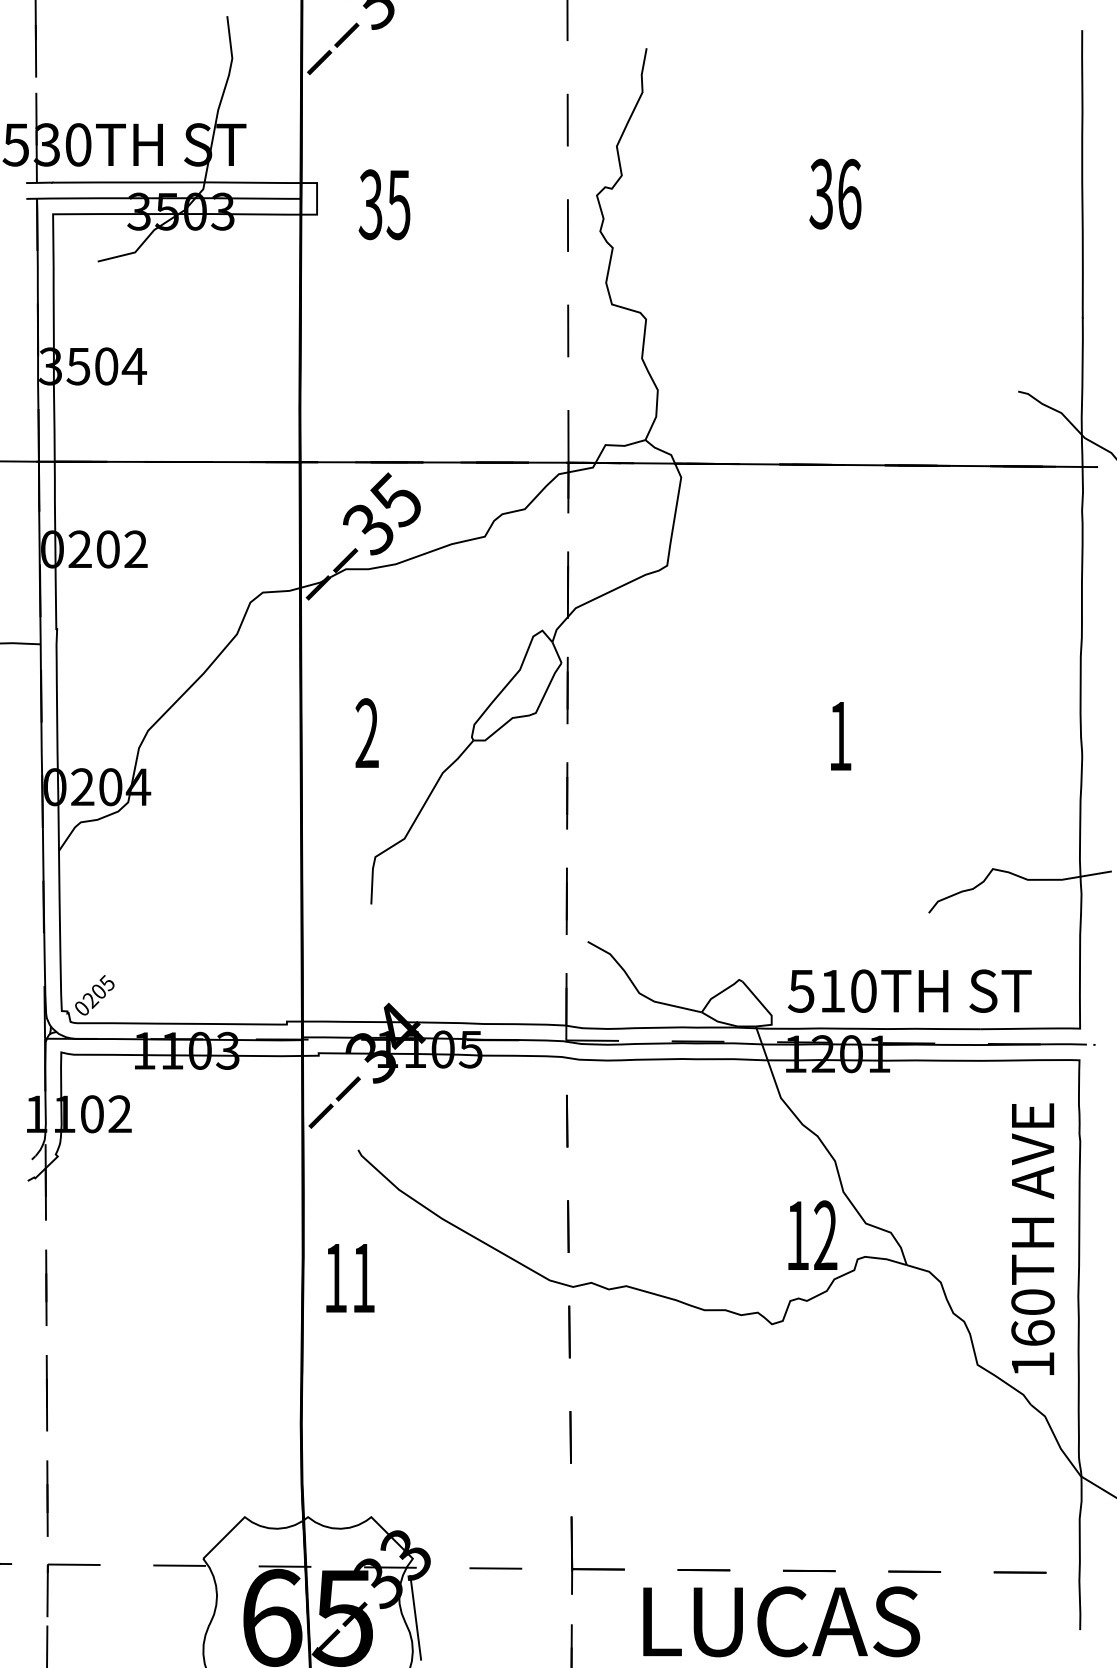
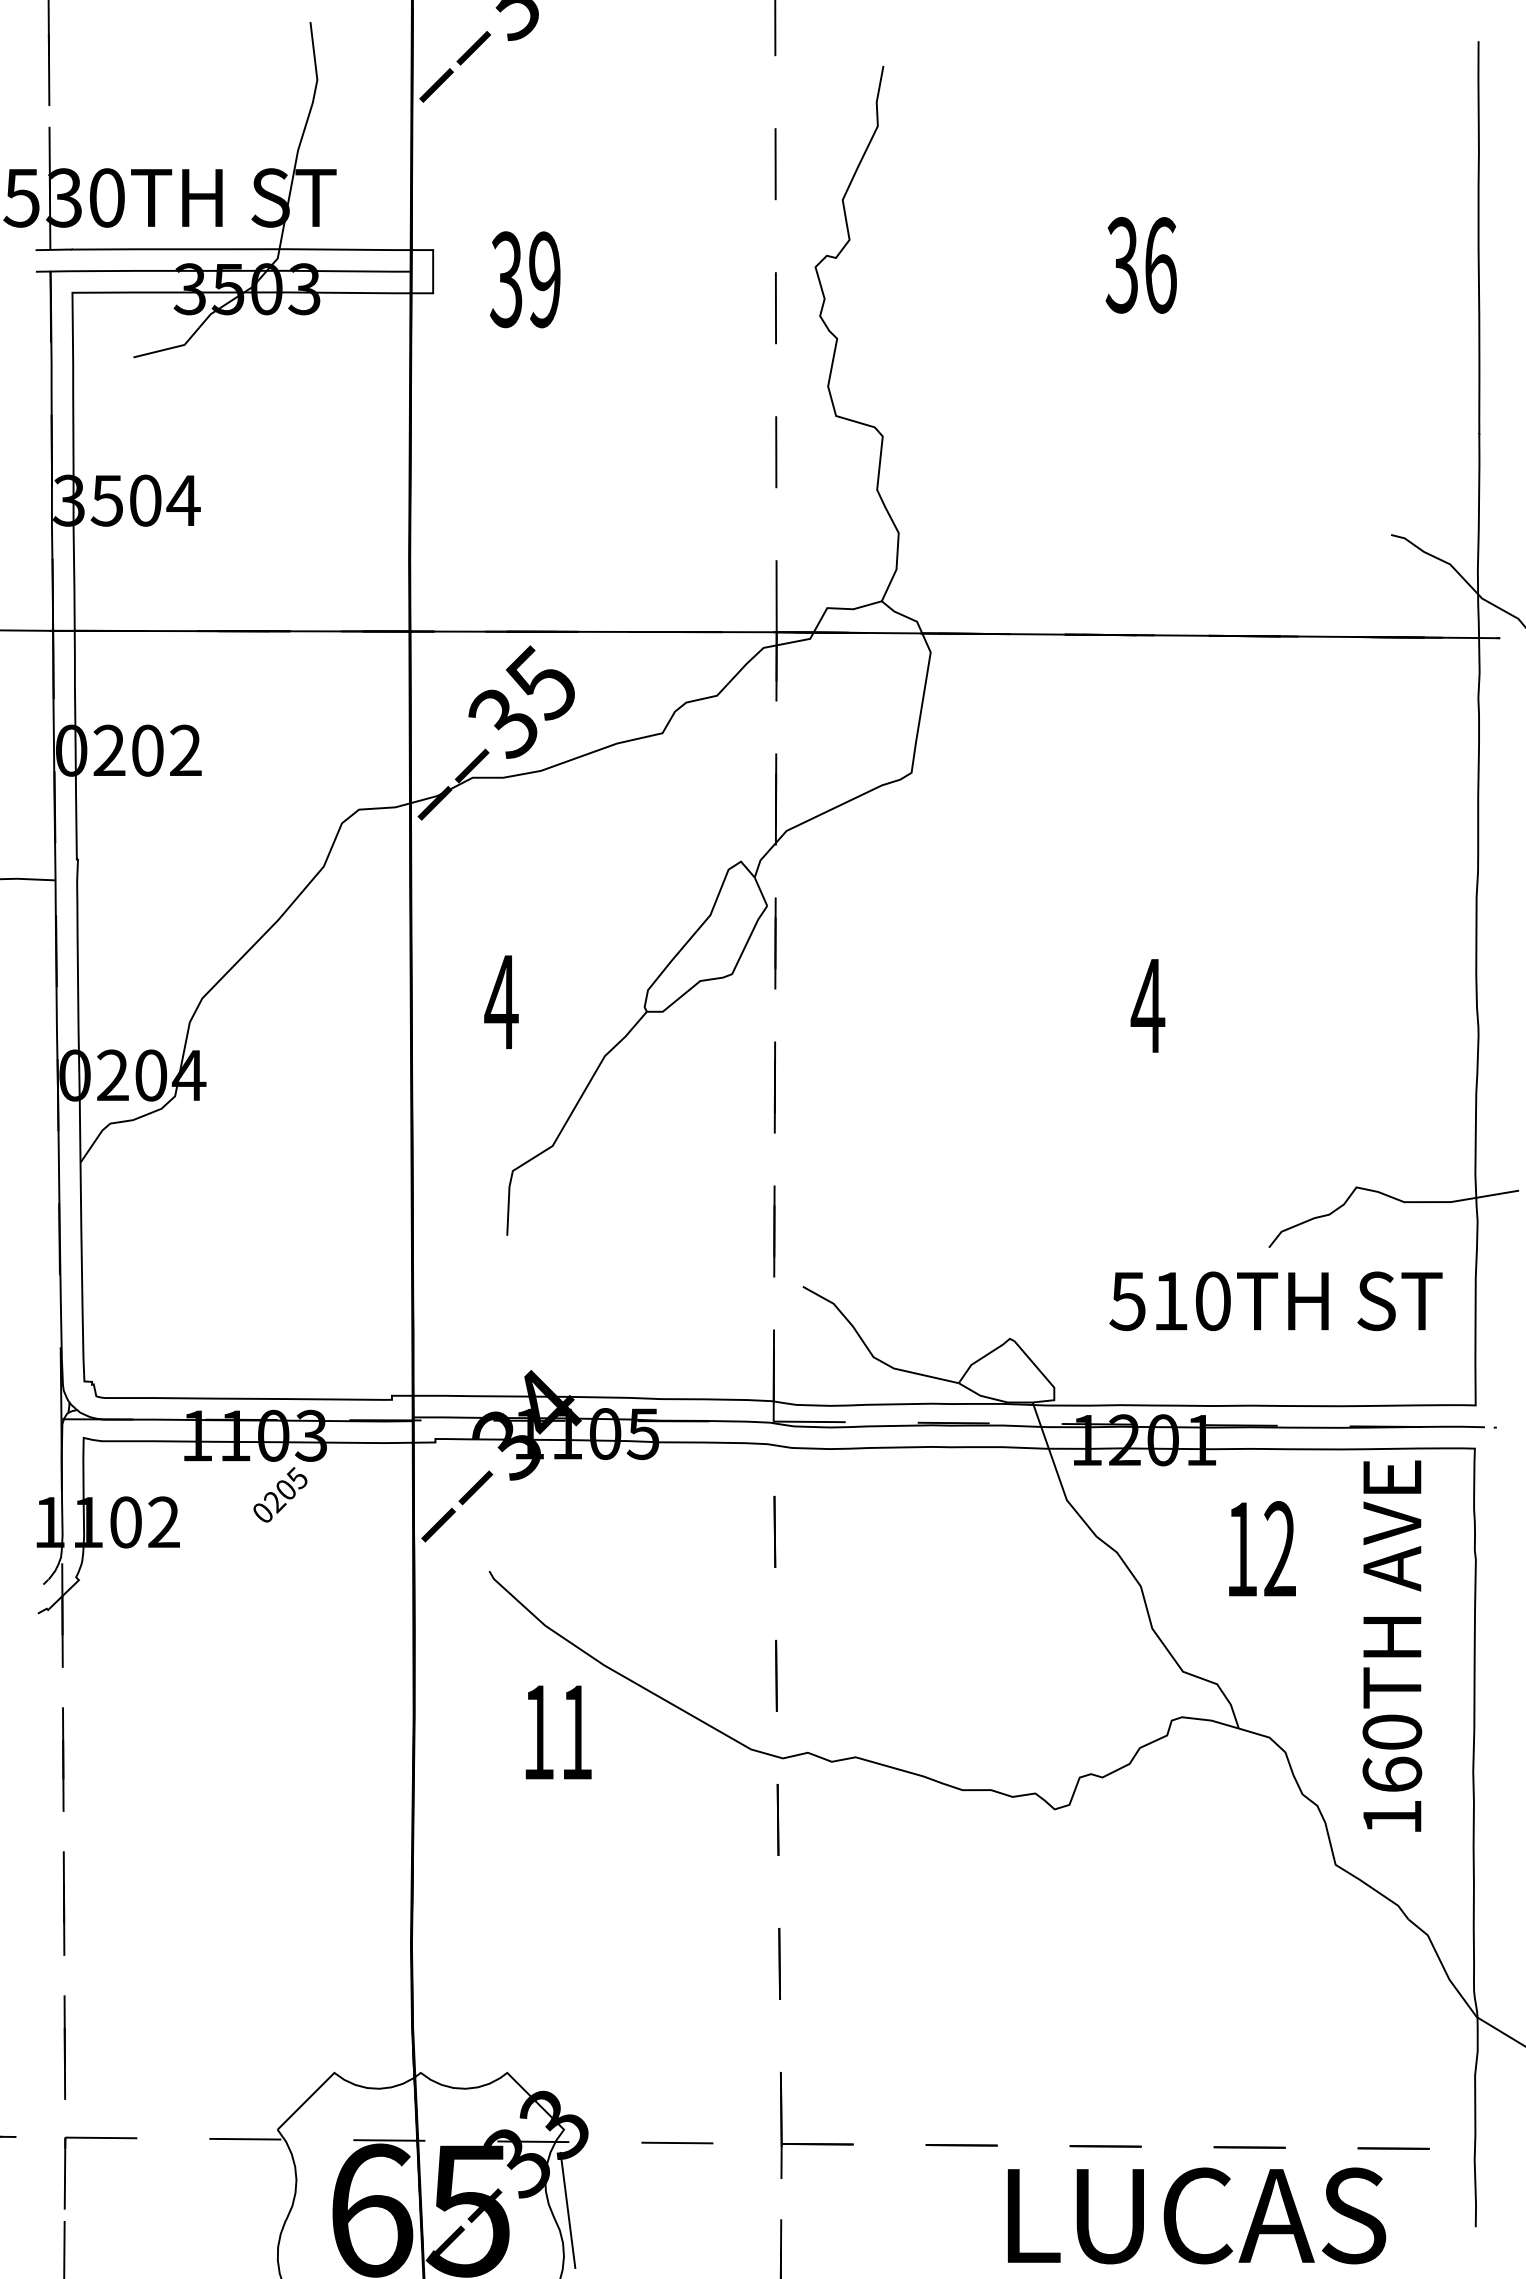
text: (398, 204) -> (544, 279), 35 -> 39
text: (367, 732) -> (501, 1000), 2 -> 4
text: (839, 735) -> (1147, 1005), 1 -> 4
text: (909, 991) -> (1275, 1301), moved
text: (94, 995) -> (280, 1494), moved
text: (812, 1235) -> (1262, 1548), moved
text: (1033, 1238) -> (1392, 1645), moved
text: (350, 1278) -> (558, 1732), moved
text: (782, 1621) -> (1197, 2215), moved

